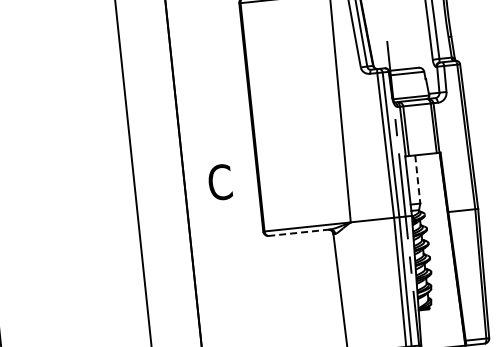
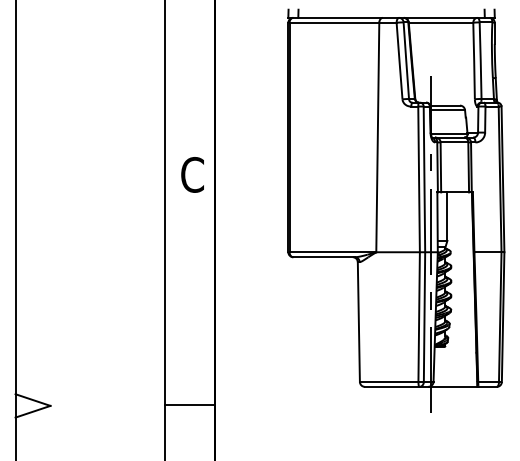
line: (417, 180) -> (447, 217), dashed -> solid
text: (220, 182) -> (192, 174), moved
line: (299, 232) -> (324, 257), dashed -> solid

